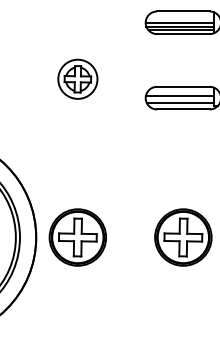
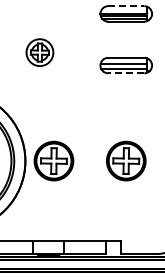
line: (183, 11) -> (126, 6), solid -> dashed
part: (77, 79) -> (39, 52), moved
line: (182, 109) -> (125, 73), solid -> dashed

